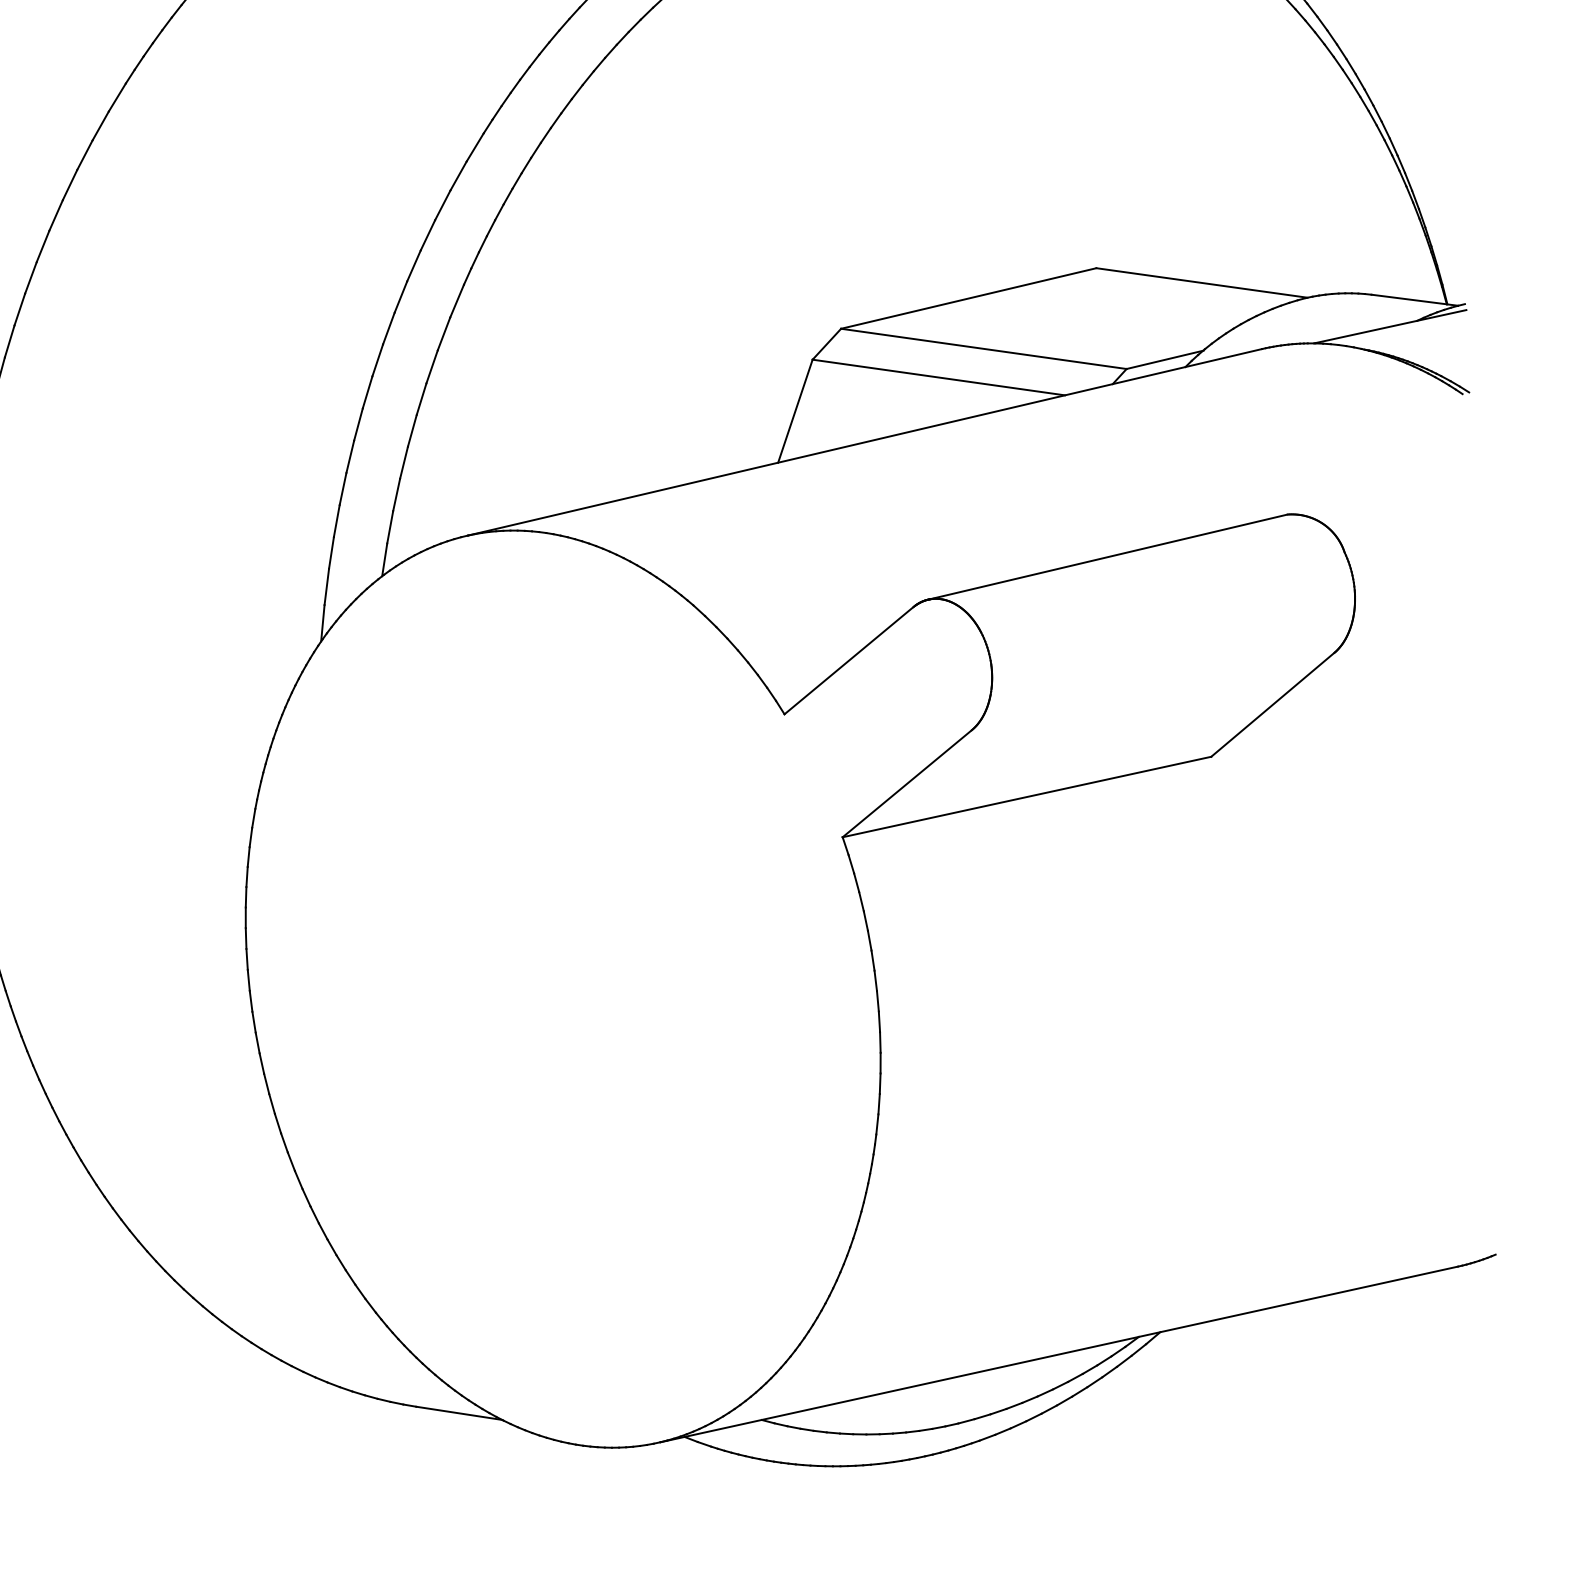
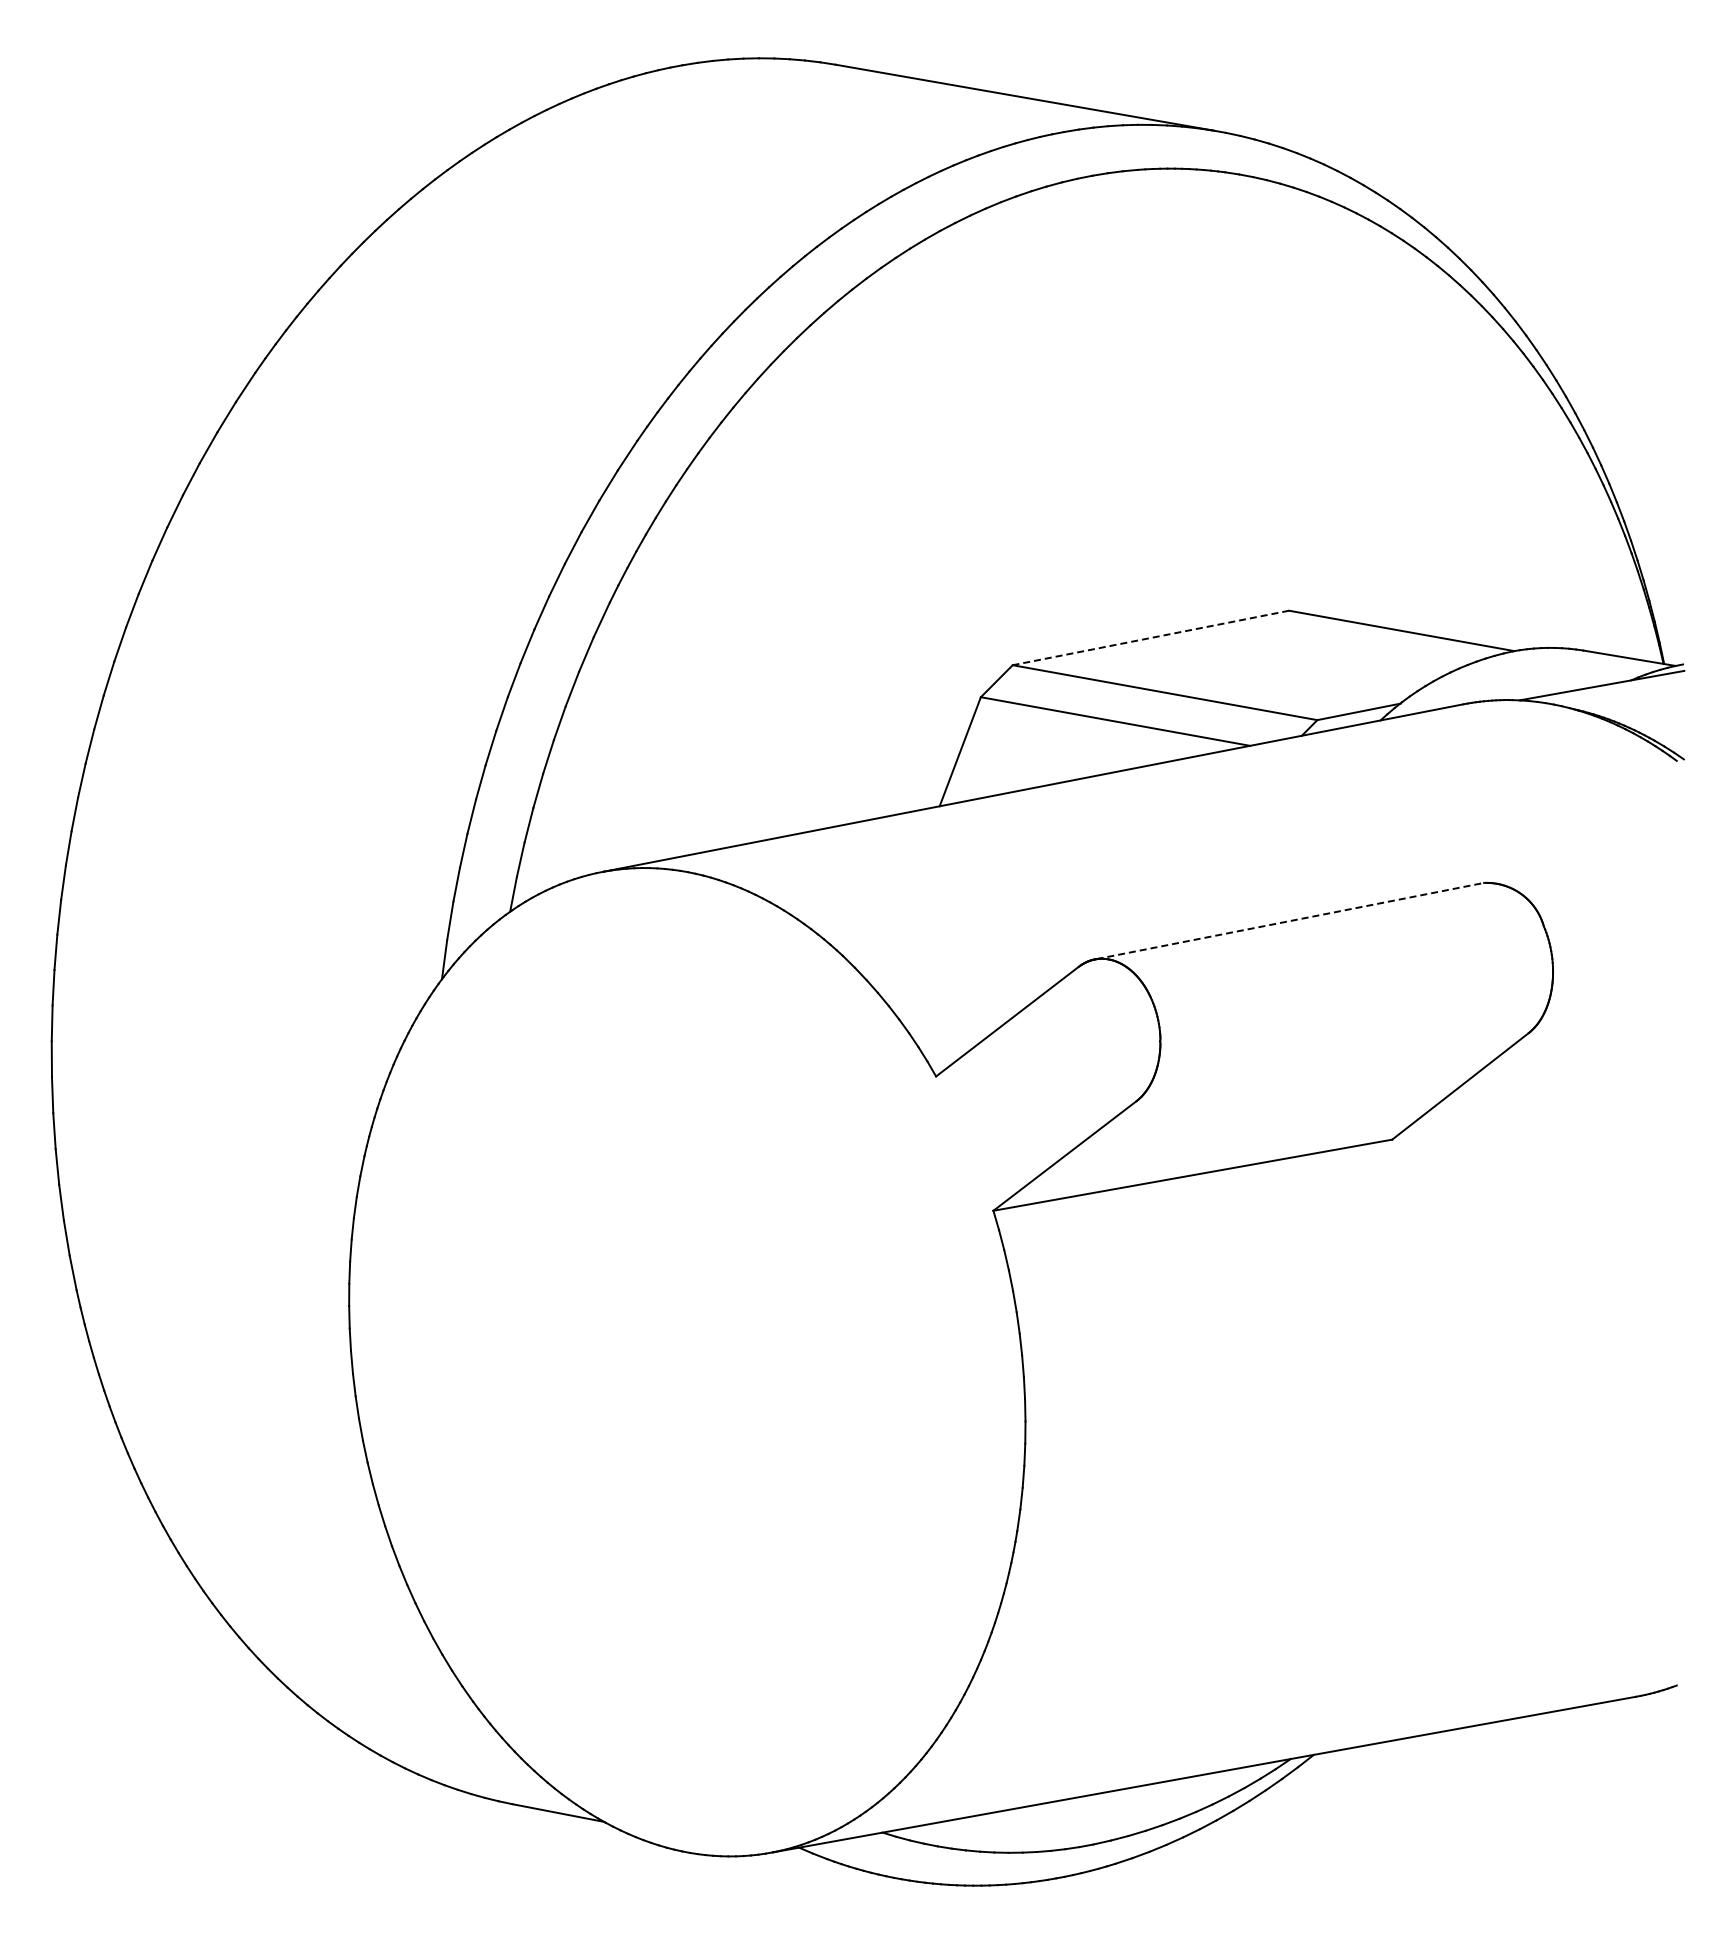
line: (968, 298) -> (1150, 637), solid -> dashed
line: (1108, 556) -> (1290, 920), solid -> dashed

